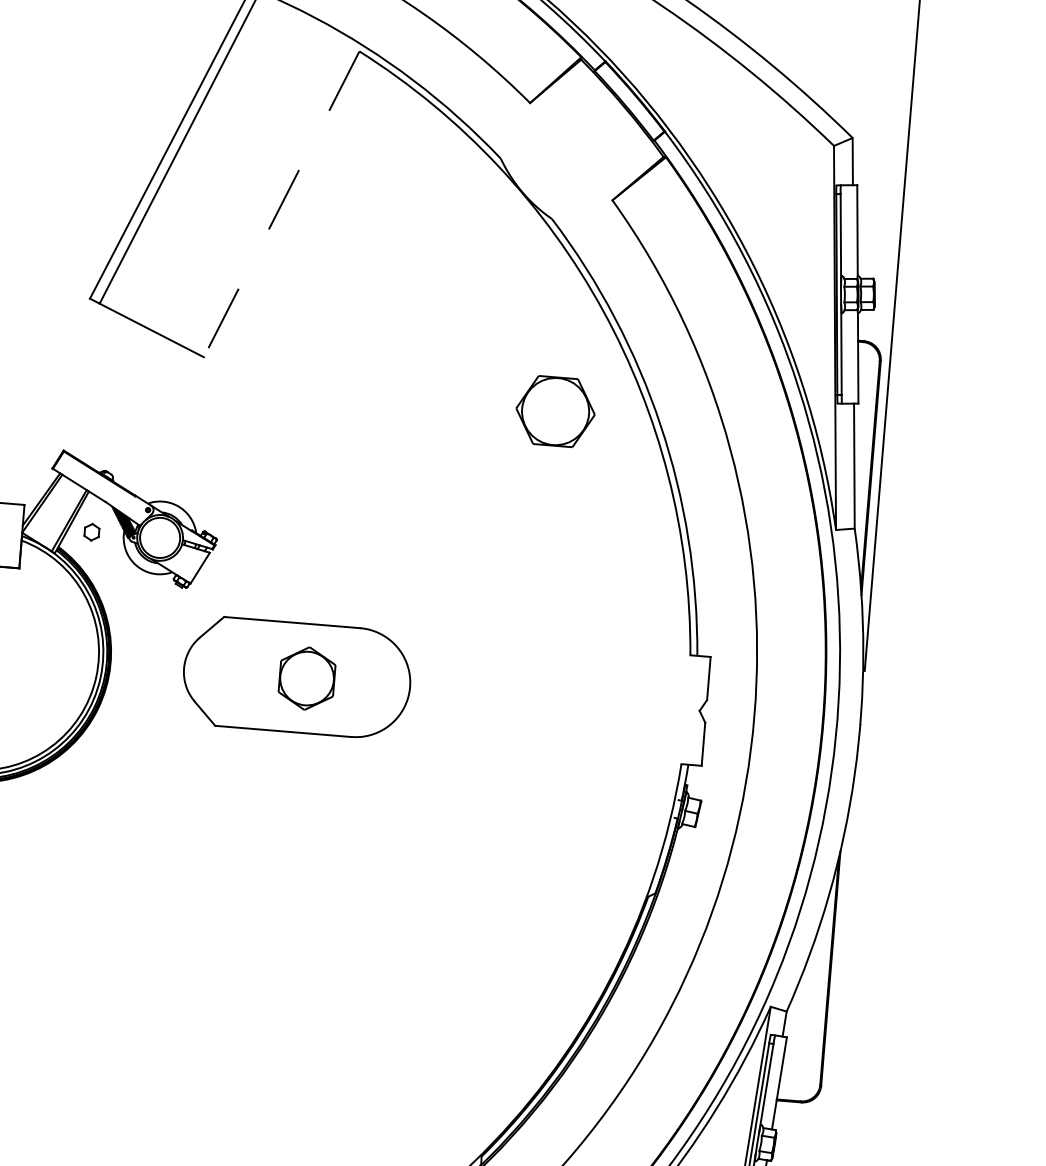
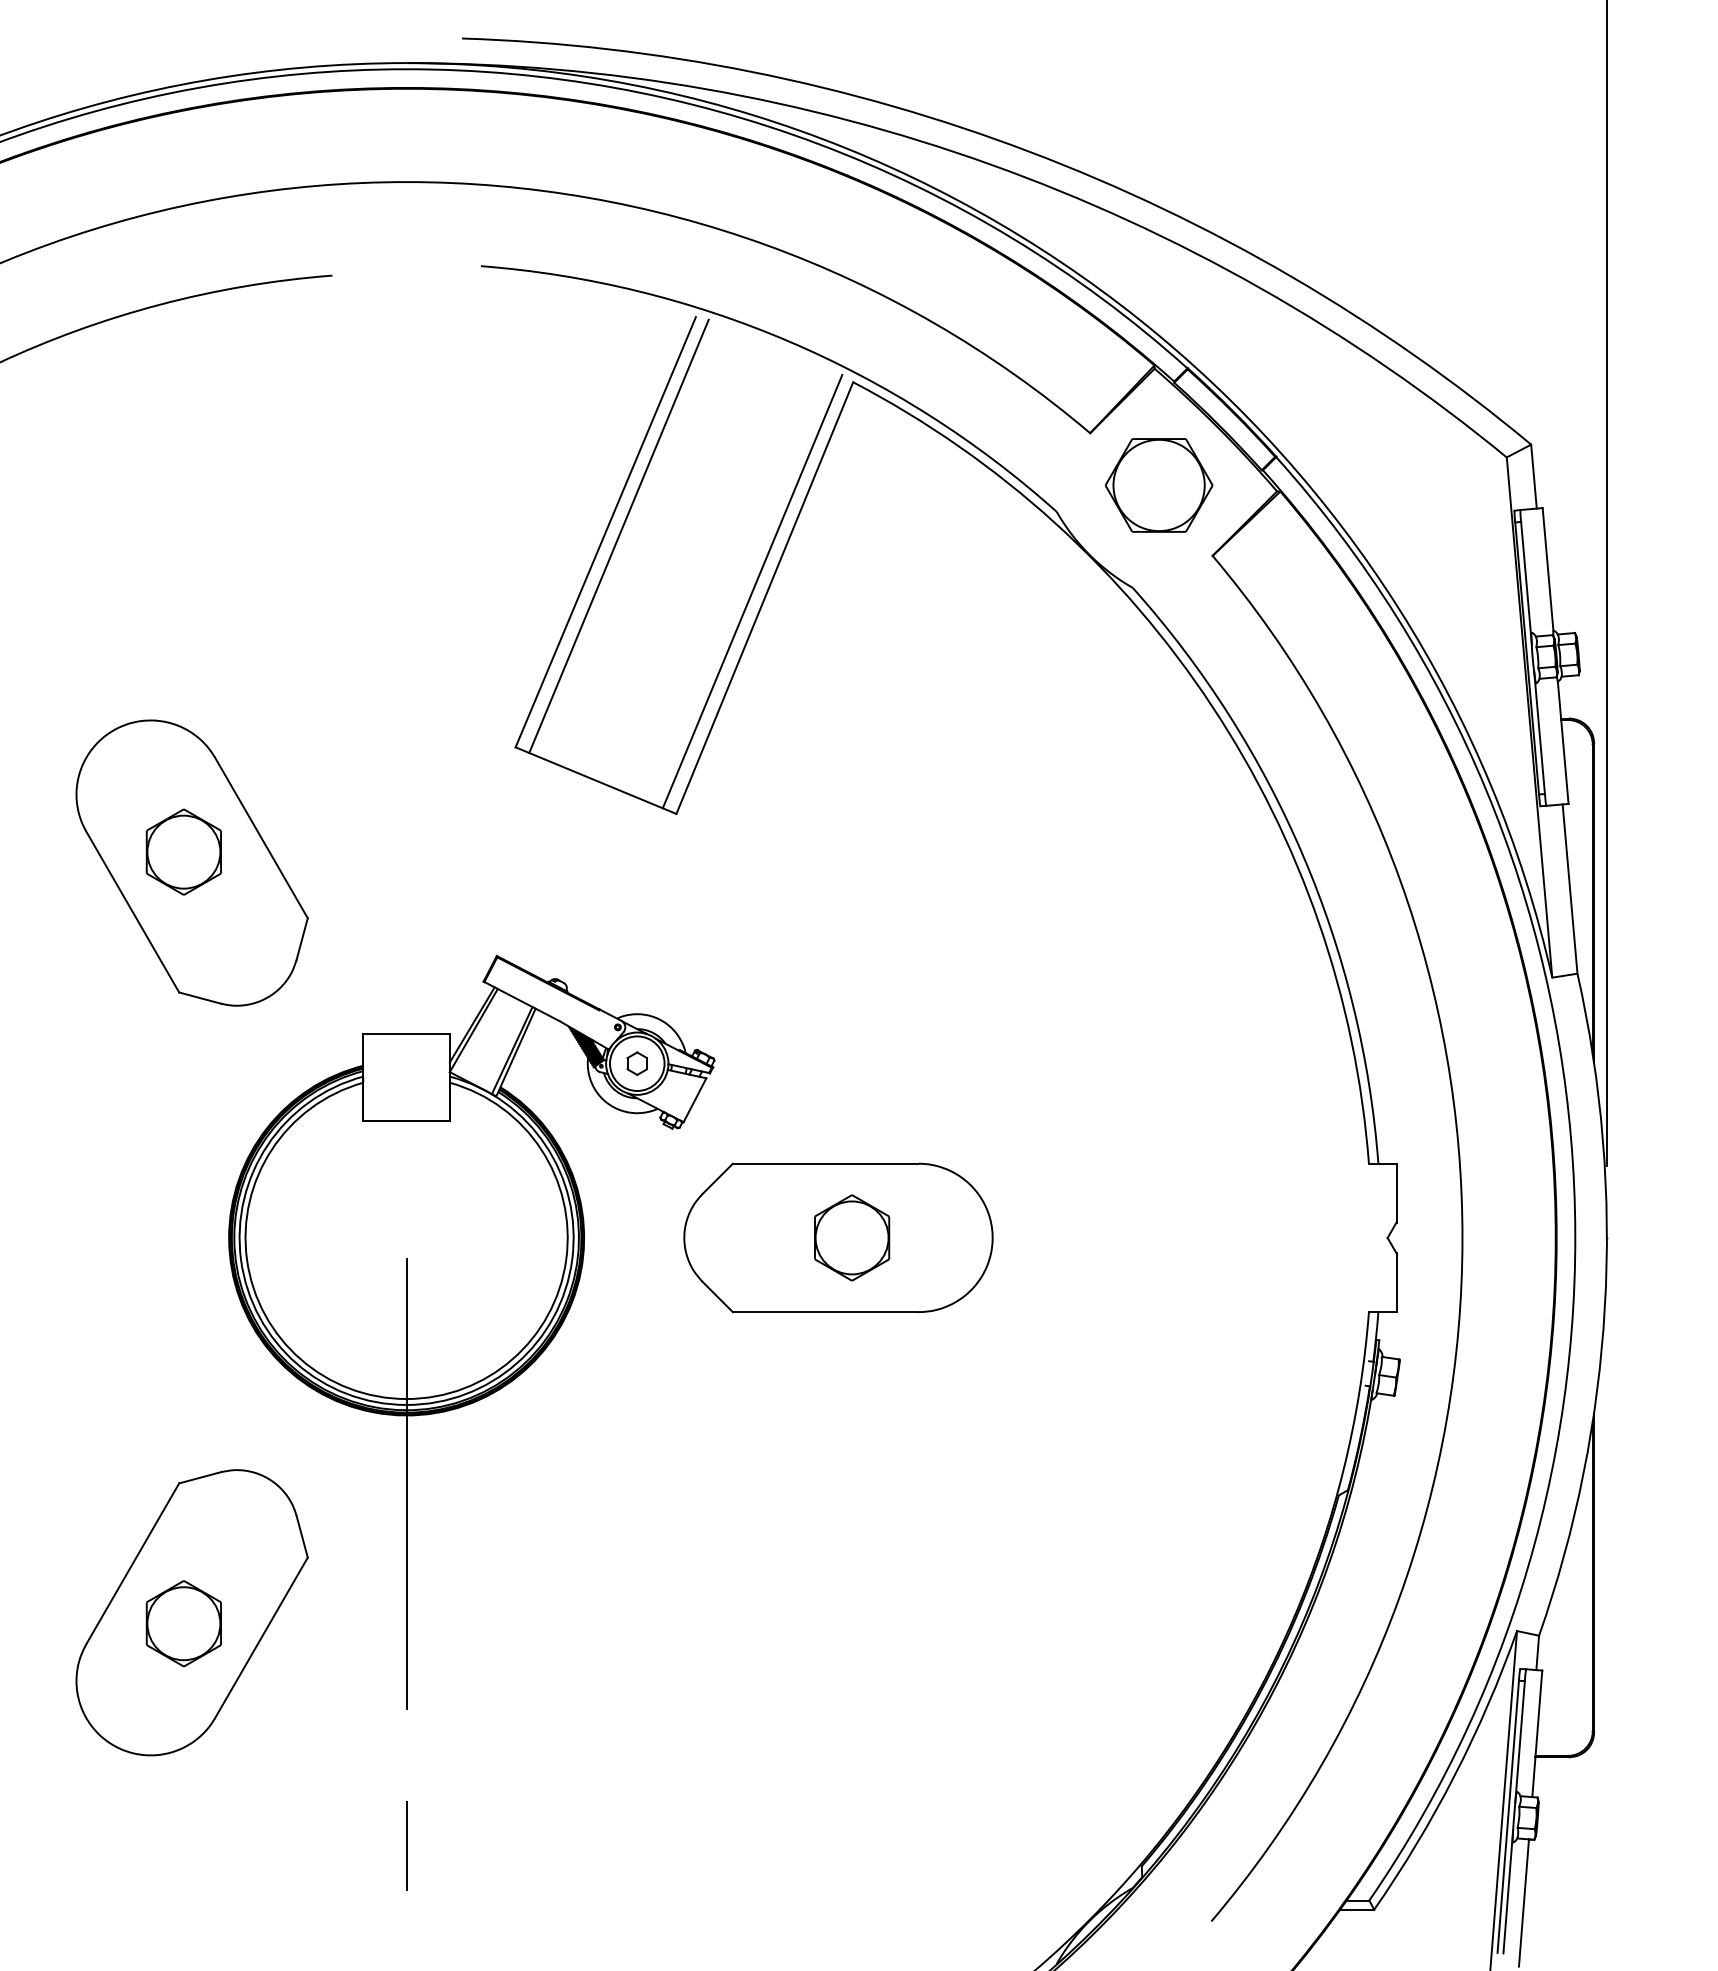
line: (273, 198) -> (752, 591), added
line: (281, 204) -> (764, 598), dashed -> solid
part: (555, 411) -> (1159, 485), moved
part: (92, 532) -> (637, 1063), moved

